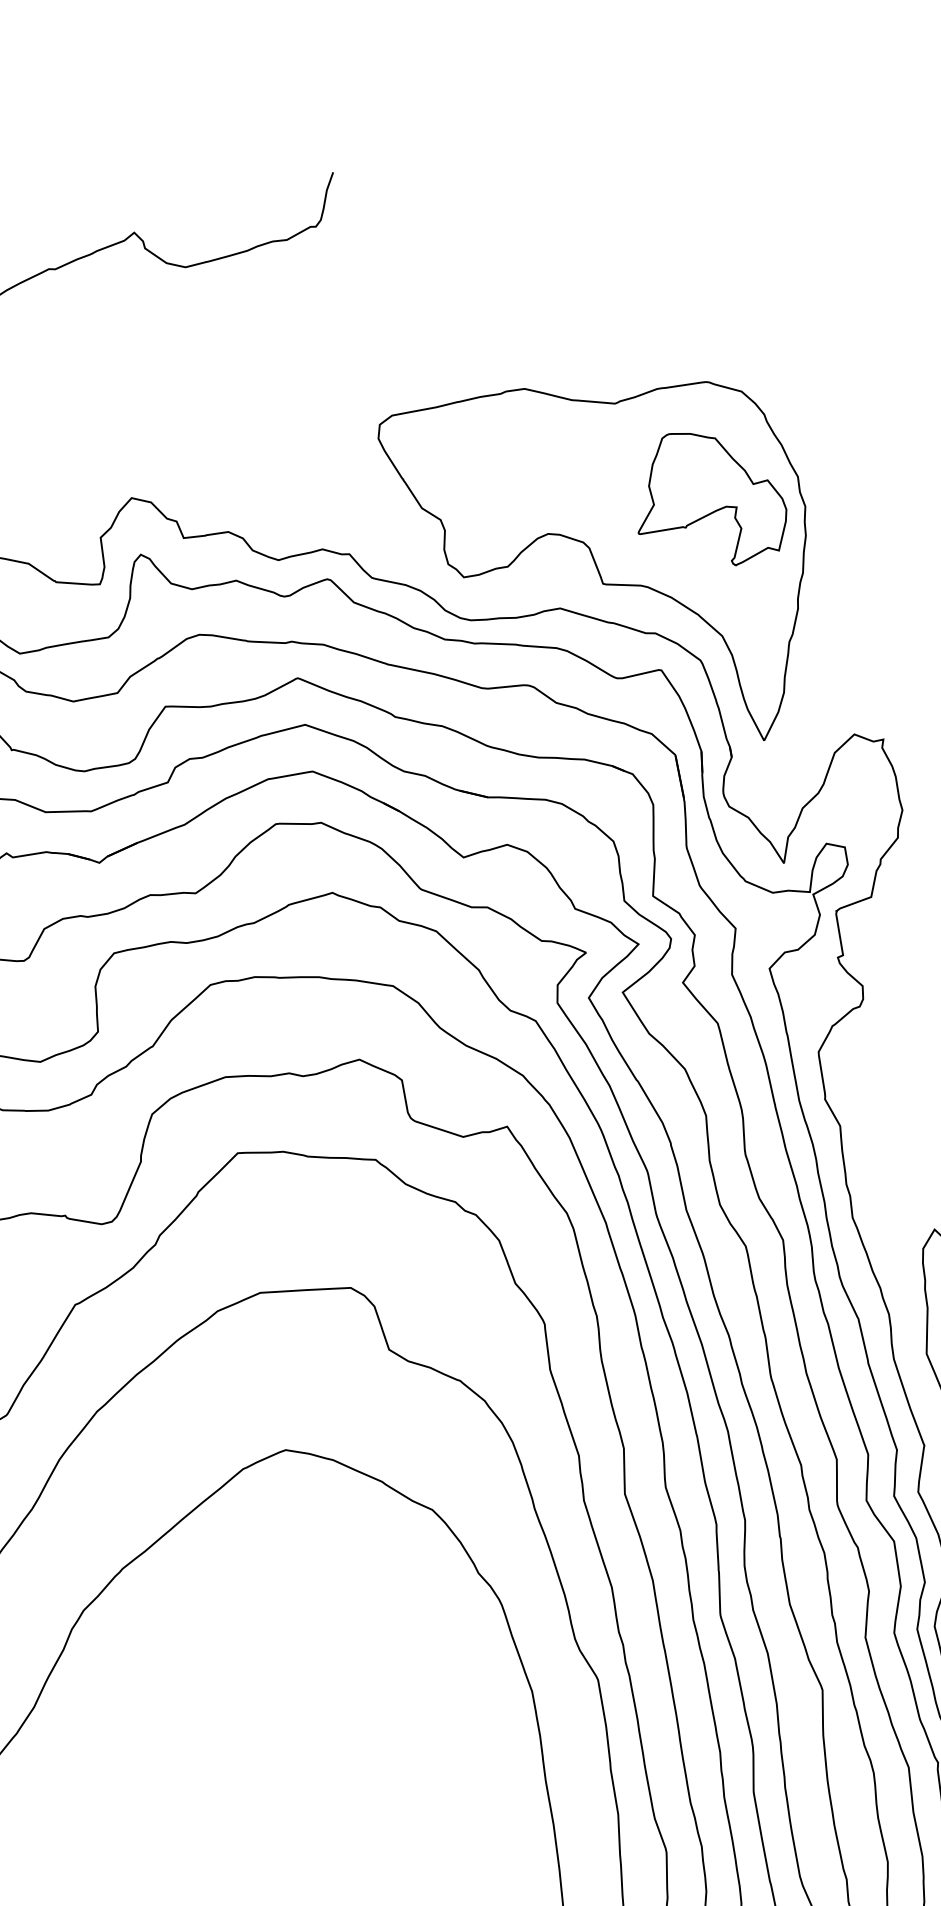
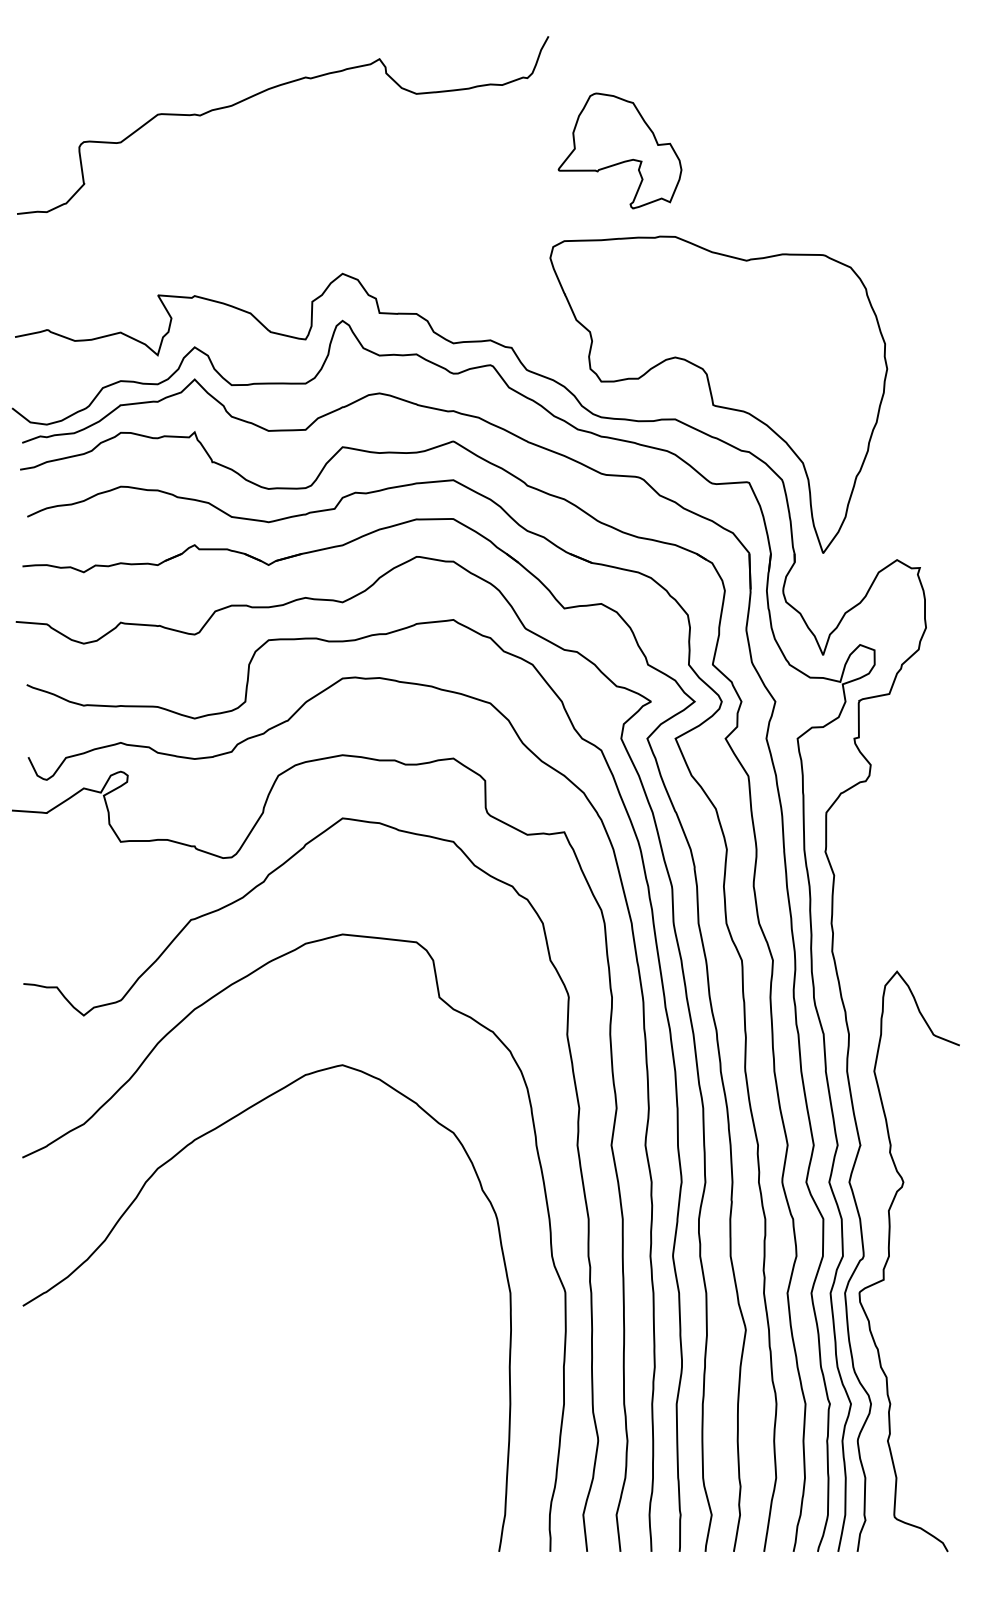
part: (708, 498) -> (619, 150), moved

